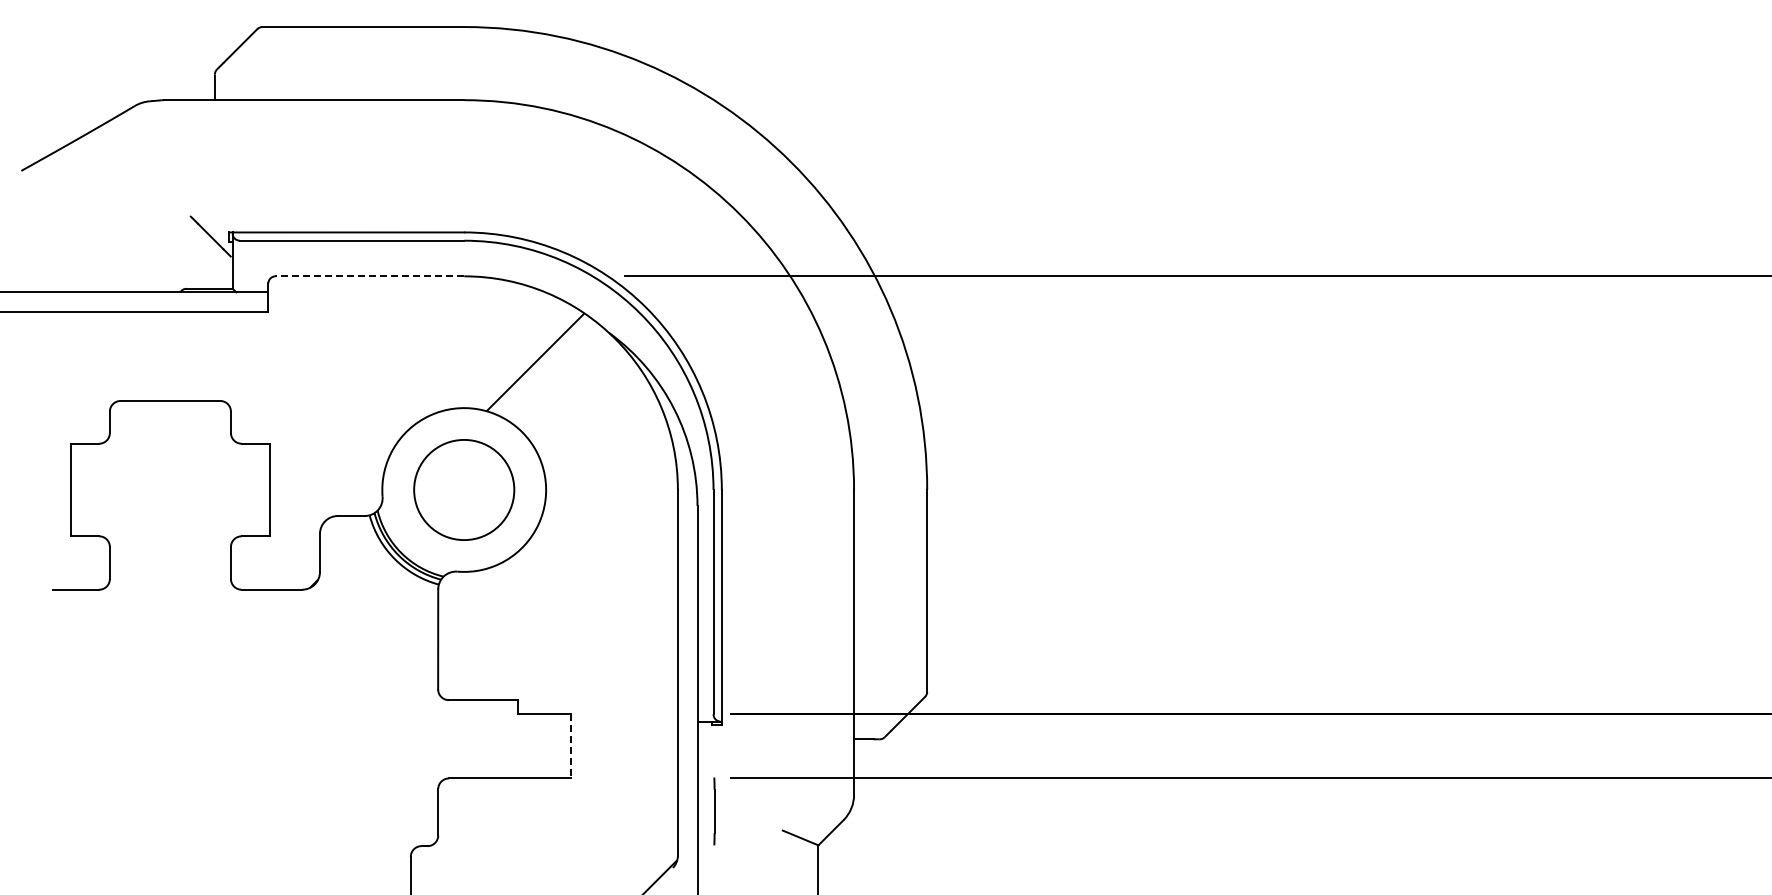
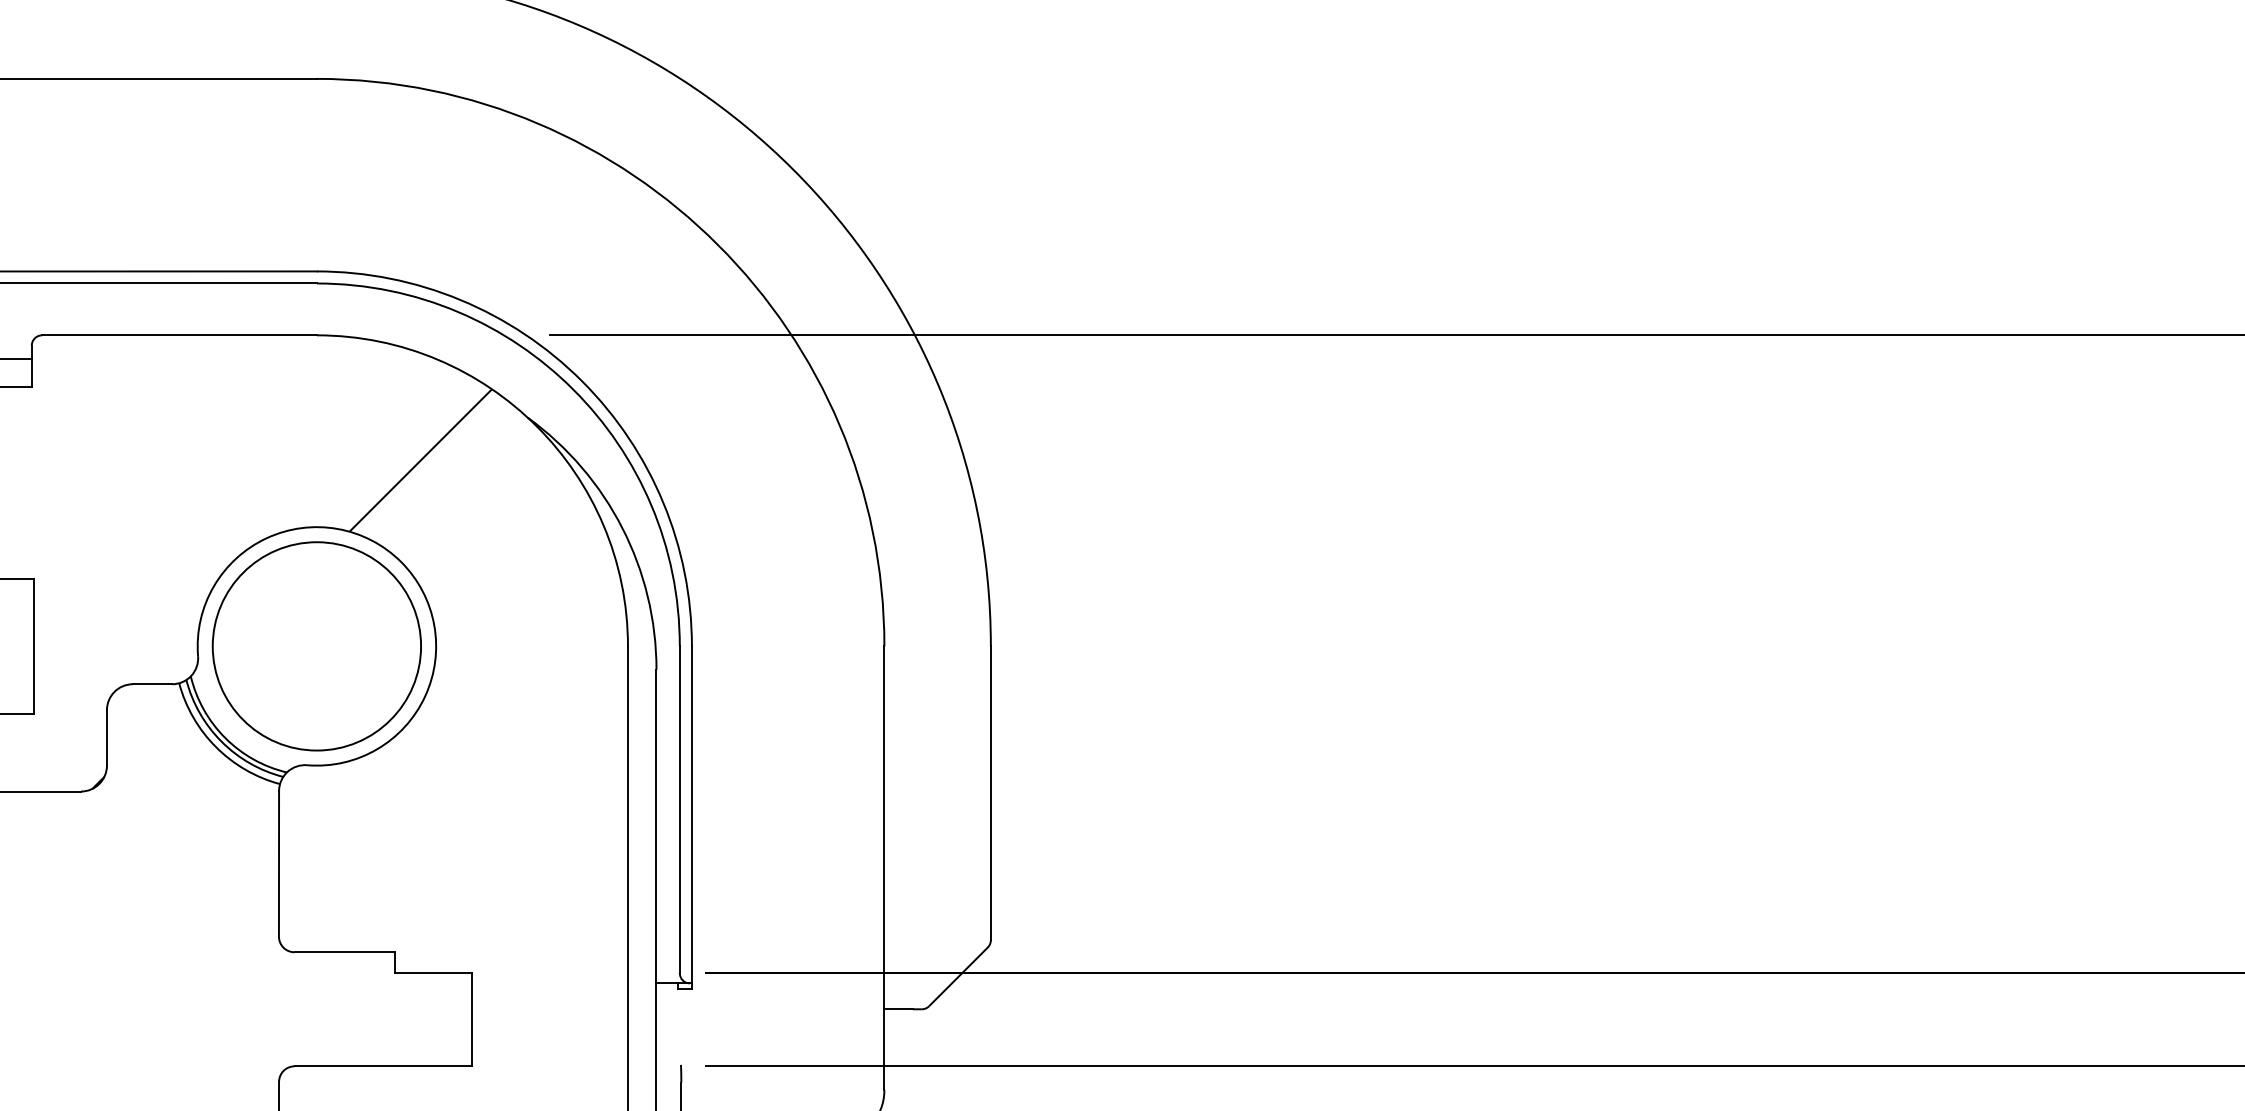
line: (369, 276) -> (179, 335), dashed -> solid
circle: (463, 489) -> (315, 645), size x1.43
line: (571, 746) -> (473, 1019), dashed -> solid

